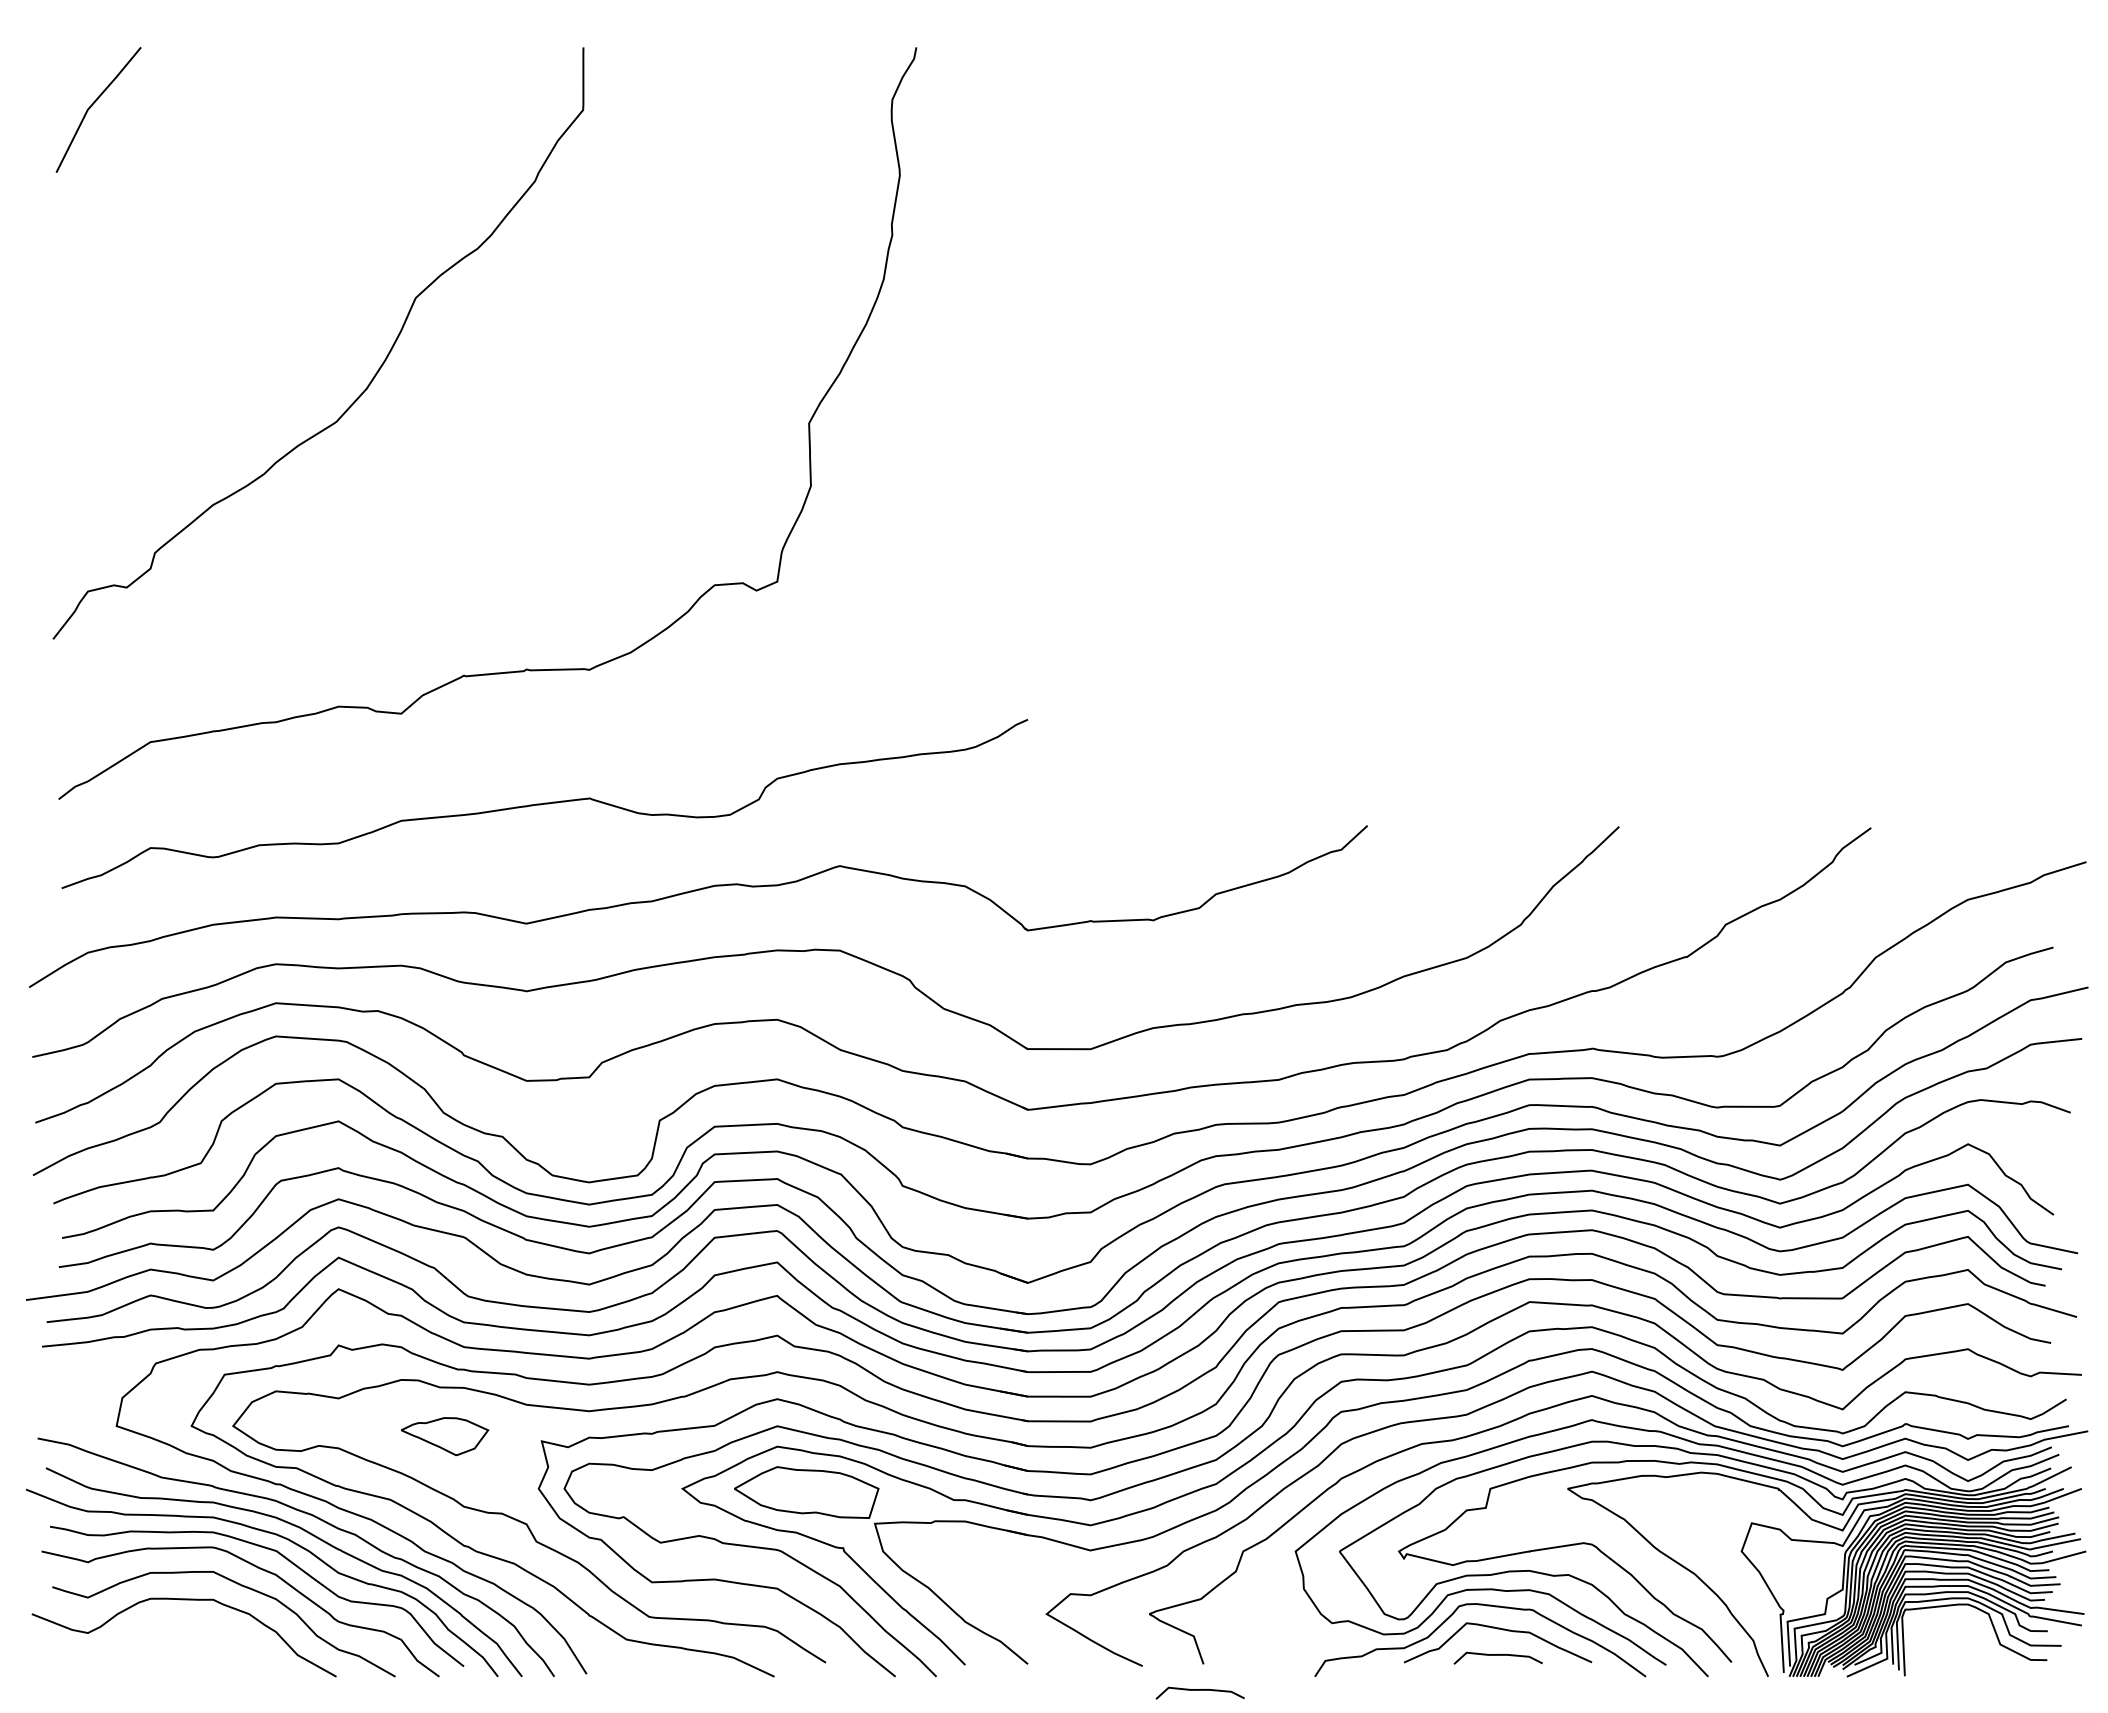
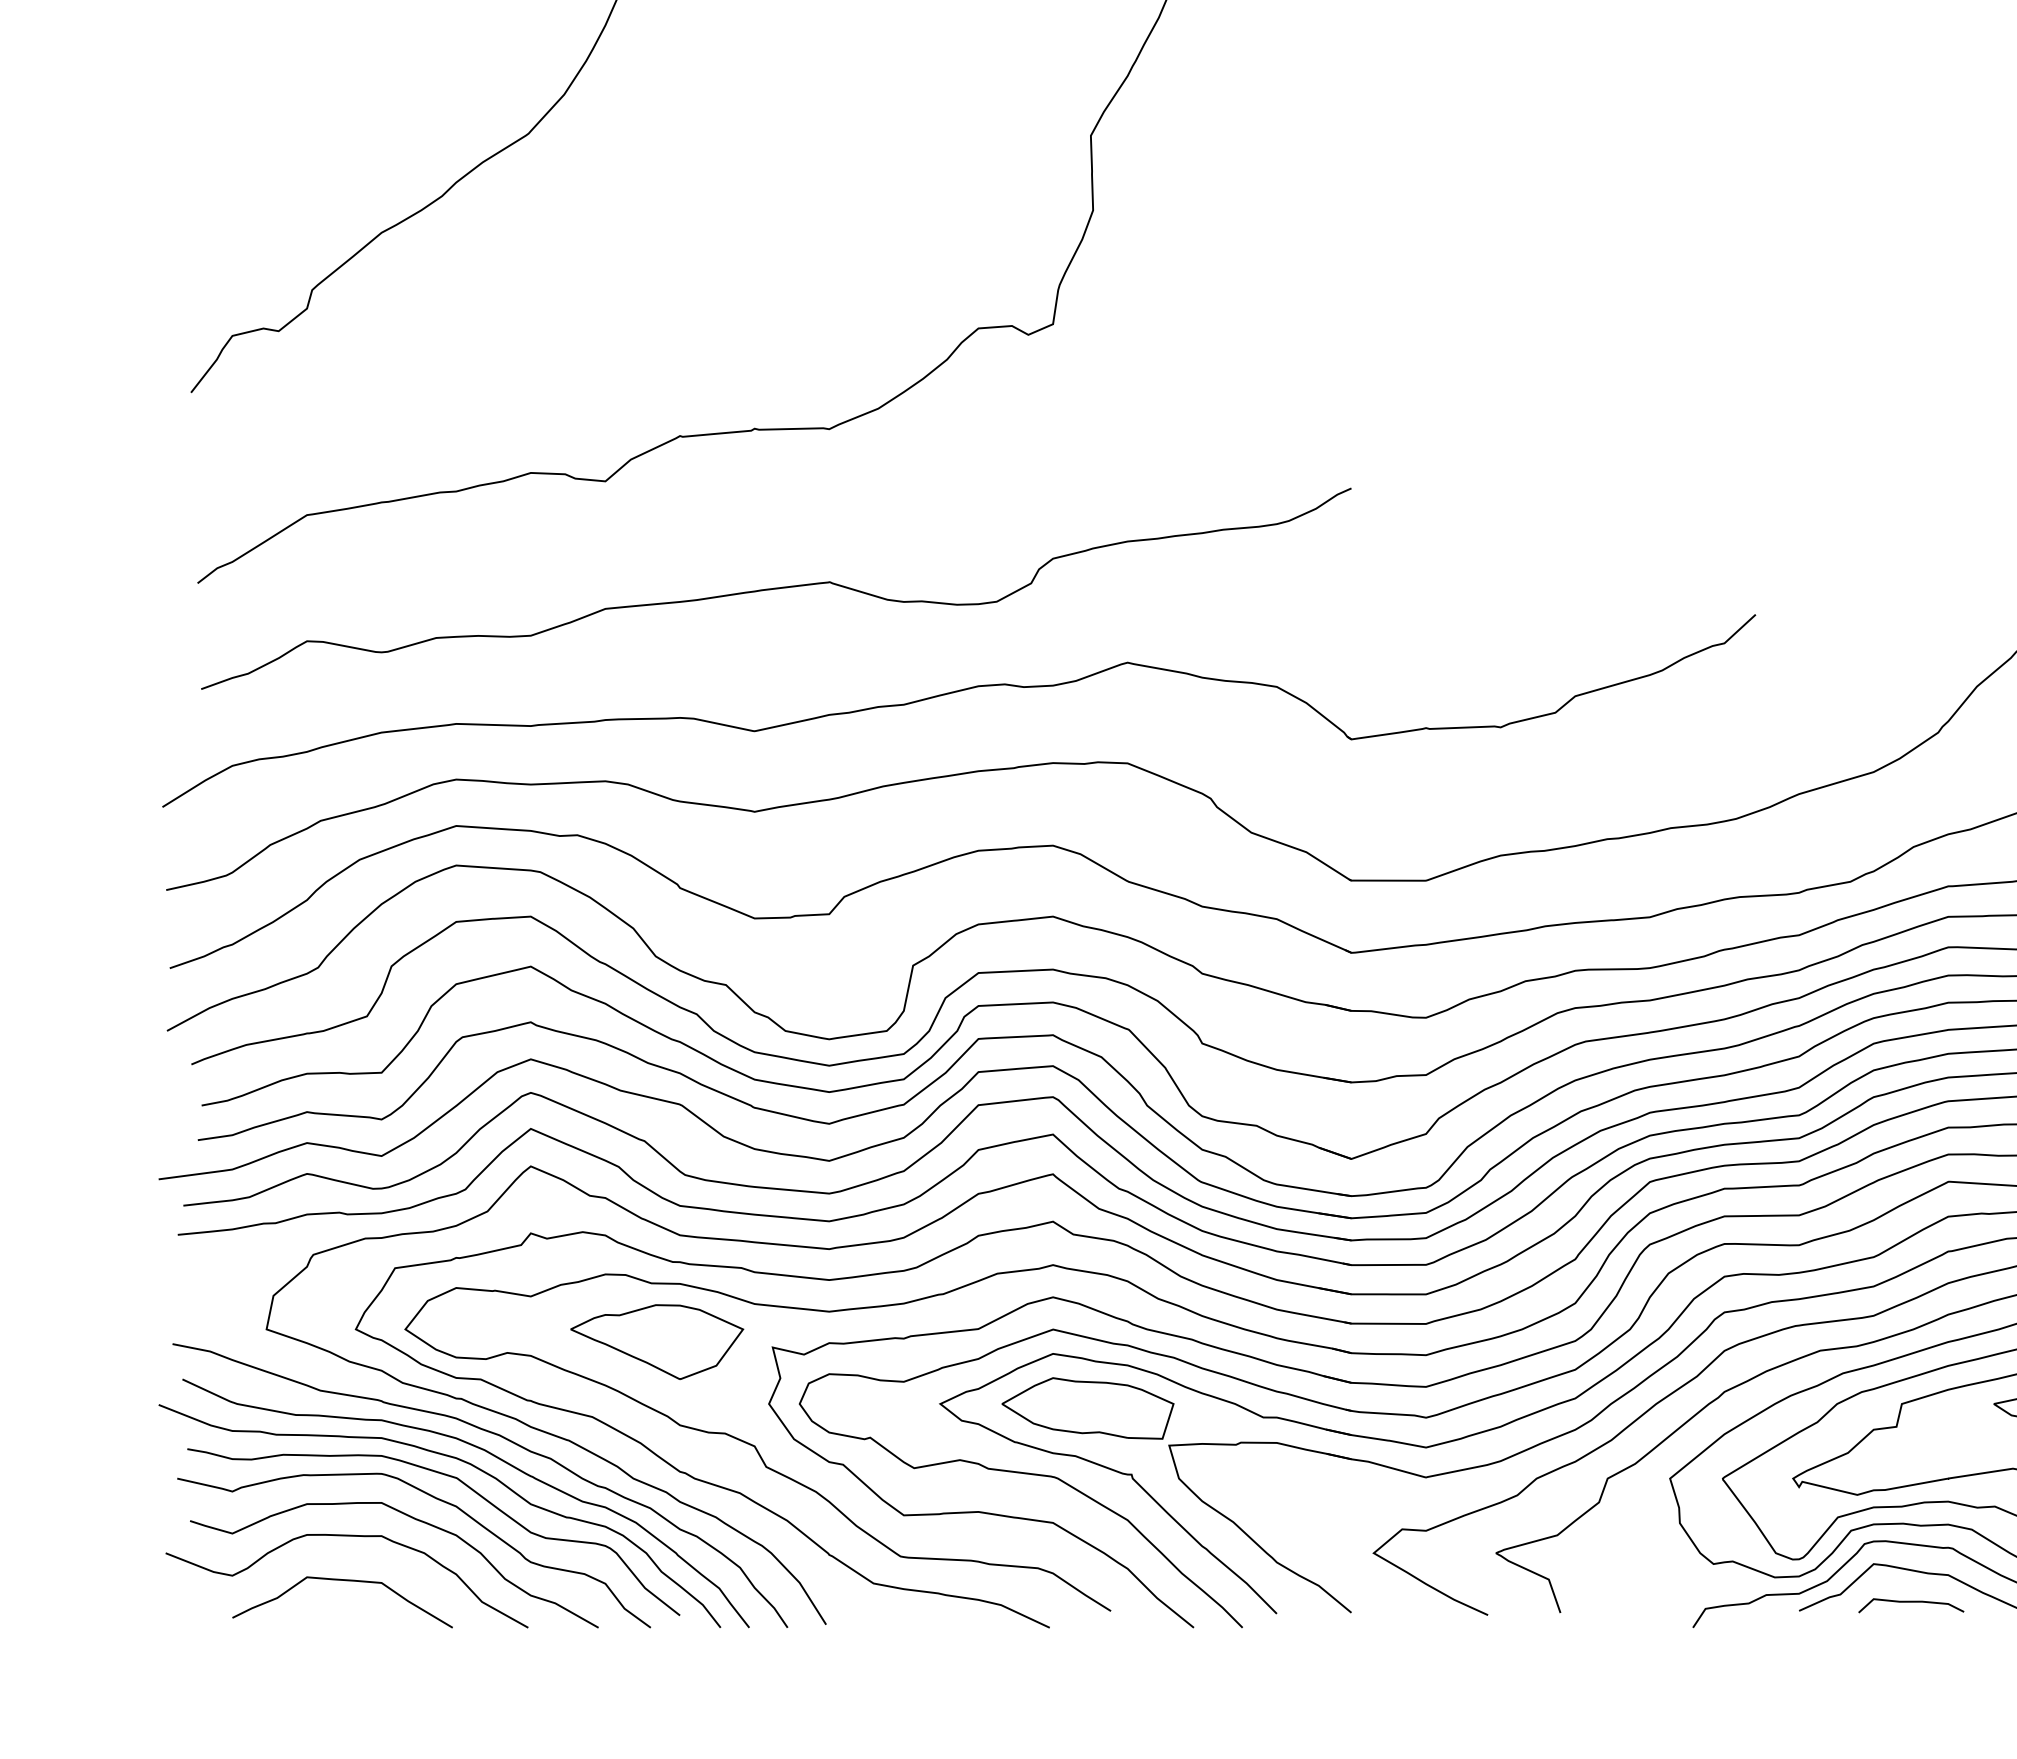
part: (444, 1436) -> (656, 1341), size x1.67
curve: (180, 1637) -> (342, 1581), added
curve: (1199, 1690) -> (1555, 1644), removed

